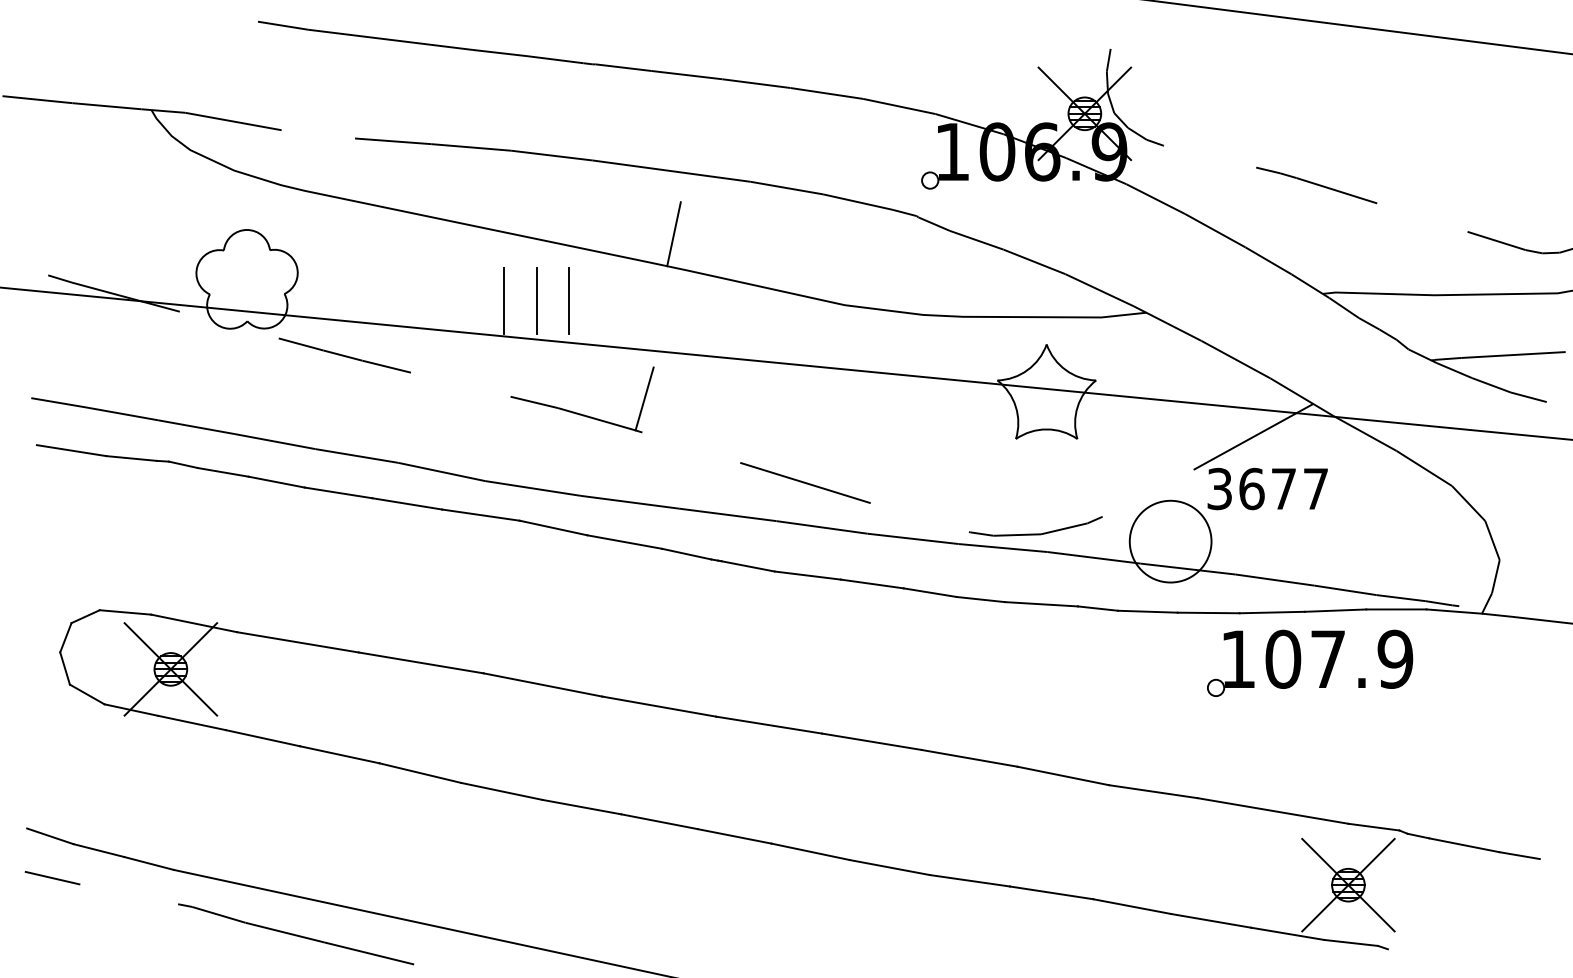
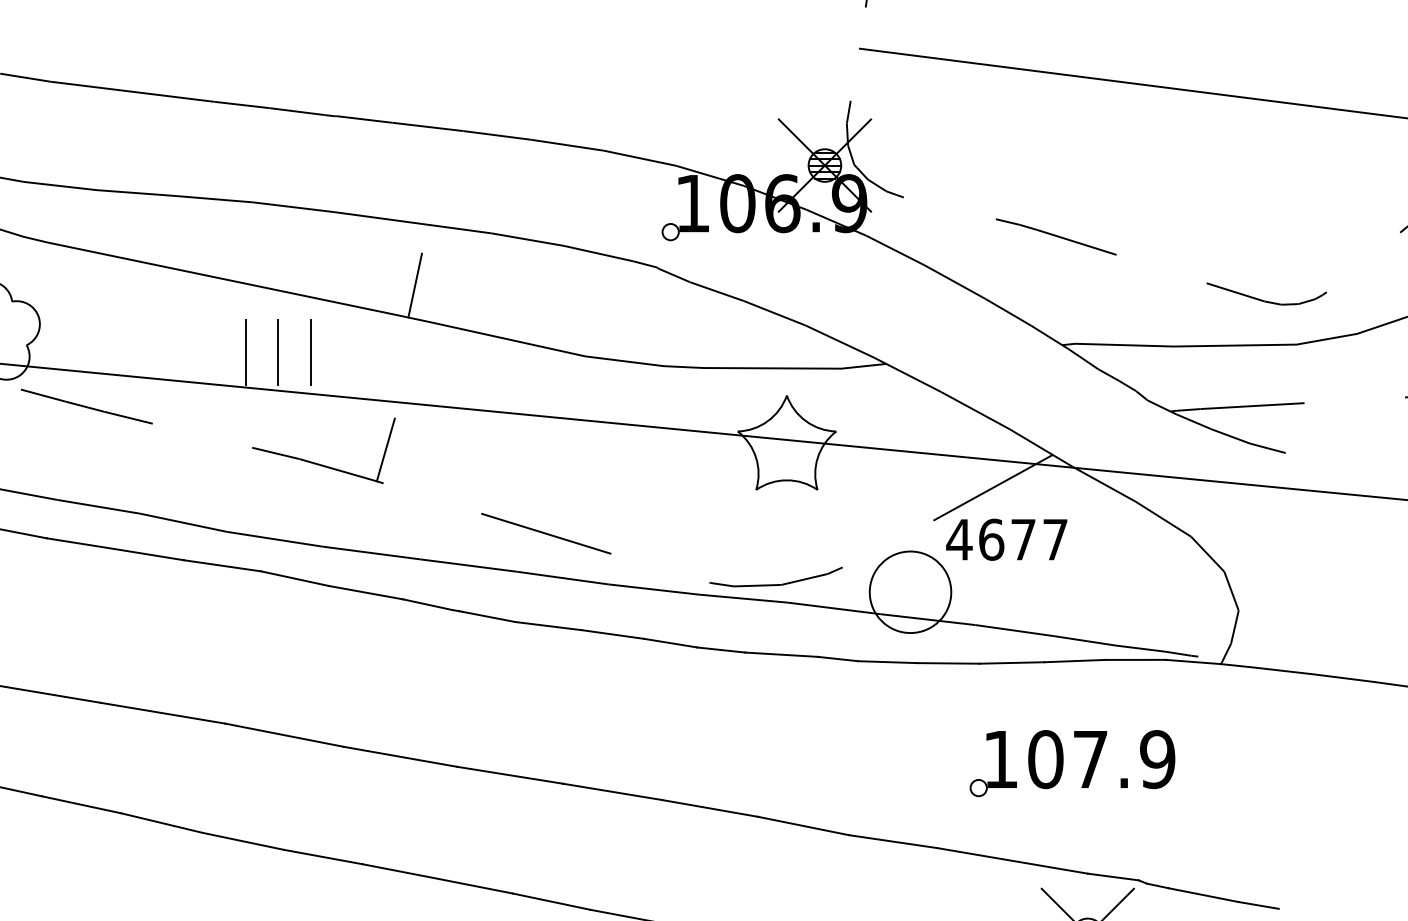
line: (318, 134) -> (60, 186), added
text: (1219, 488) -> (959, 539), 3677 -> 4677
part: (1301, 662) -> (1063, 762), moved

